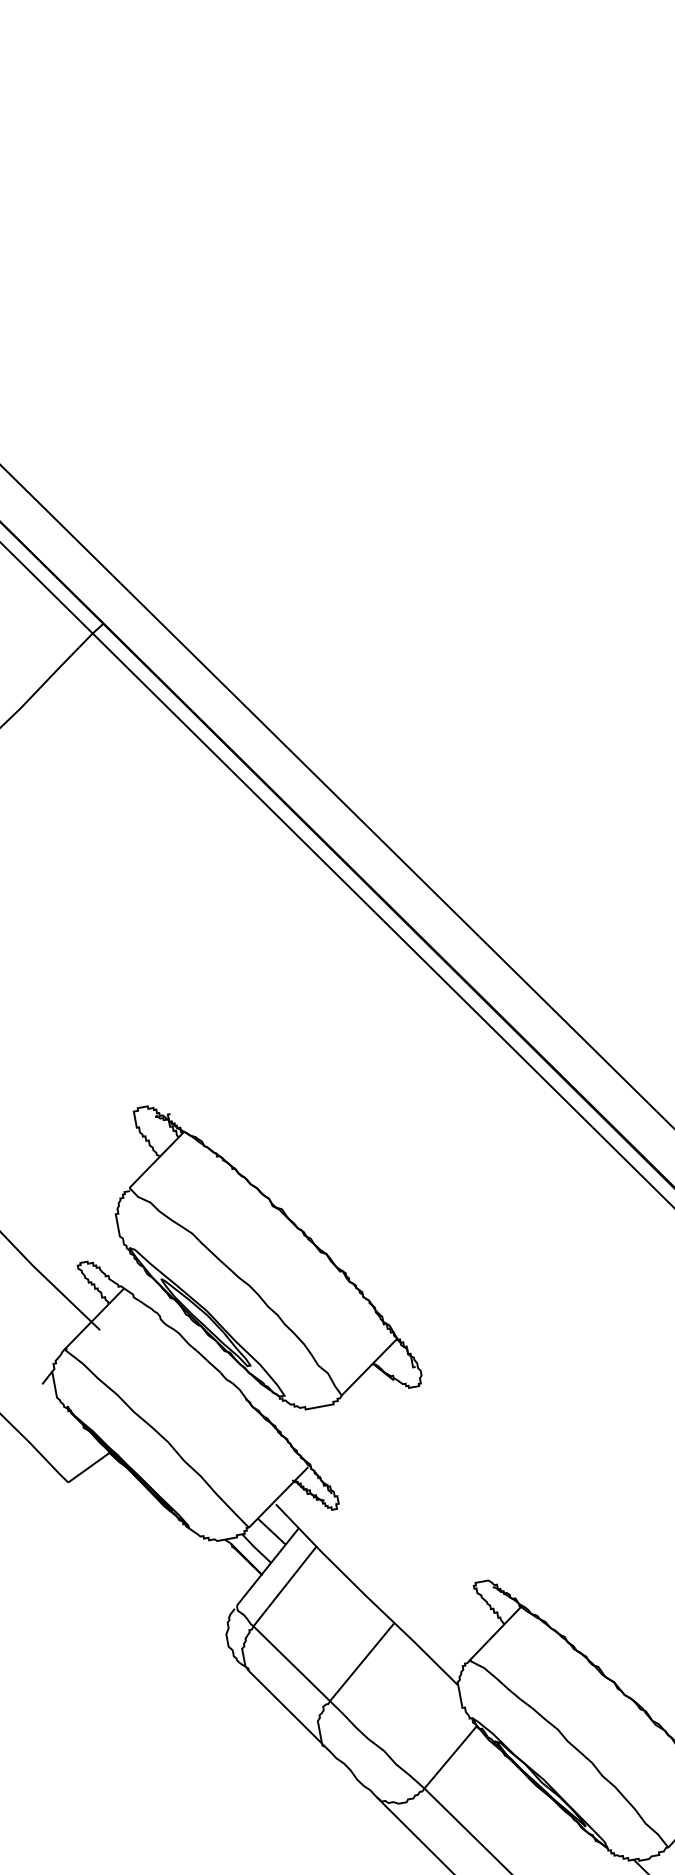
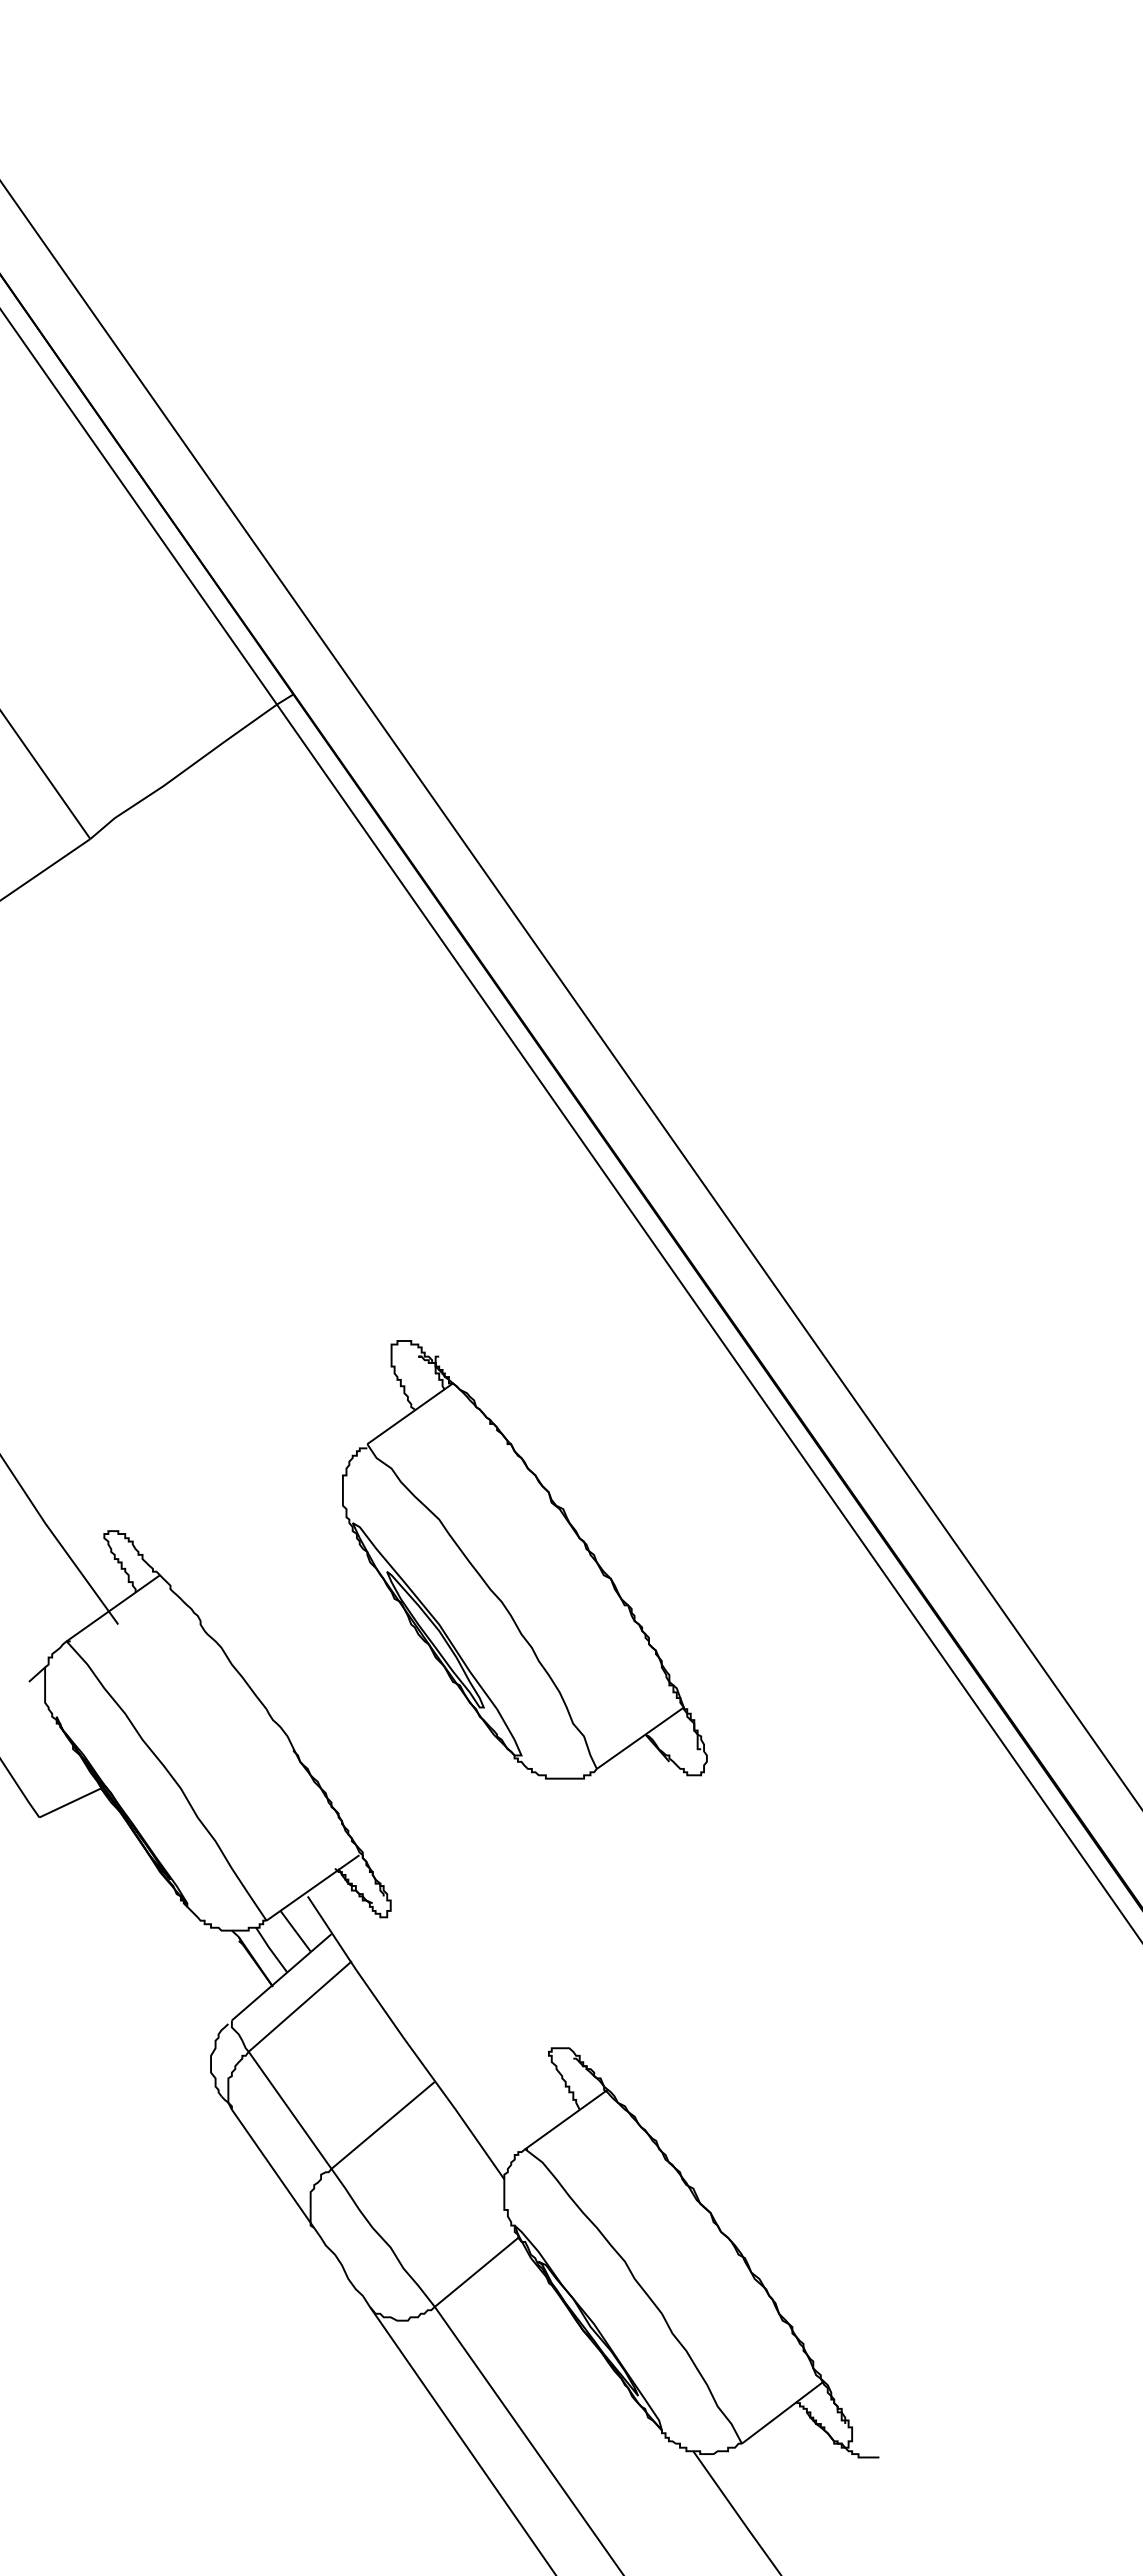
part: (260, 1251) -> (524, 1559), moved

